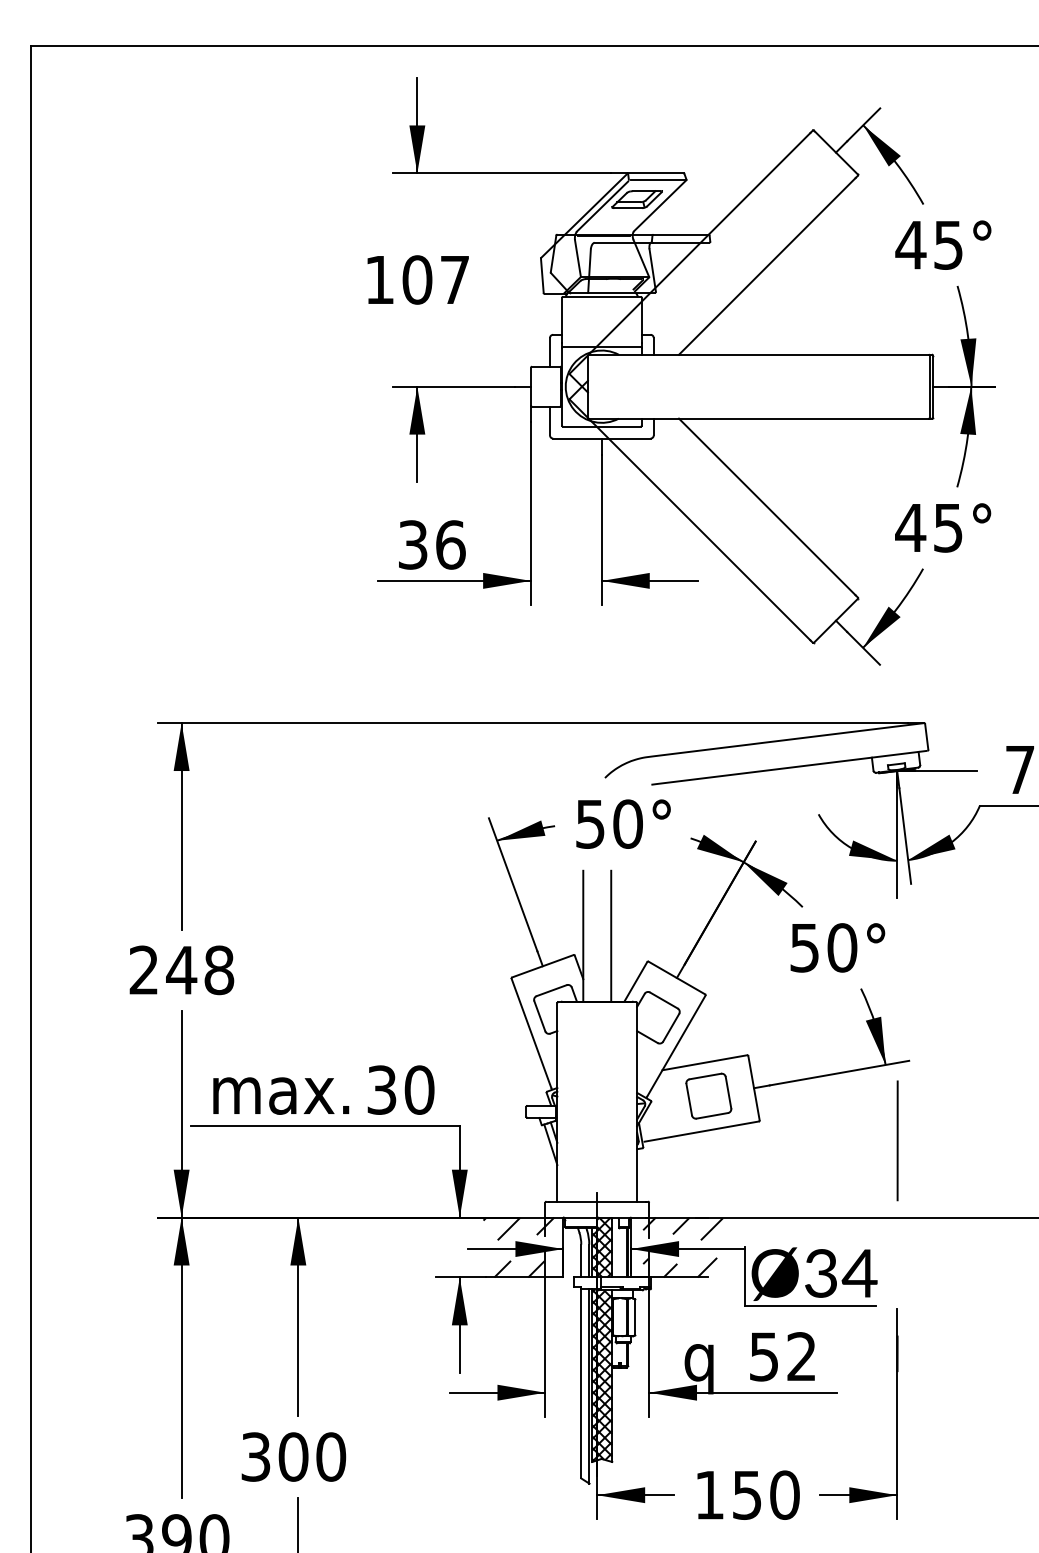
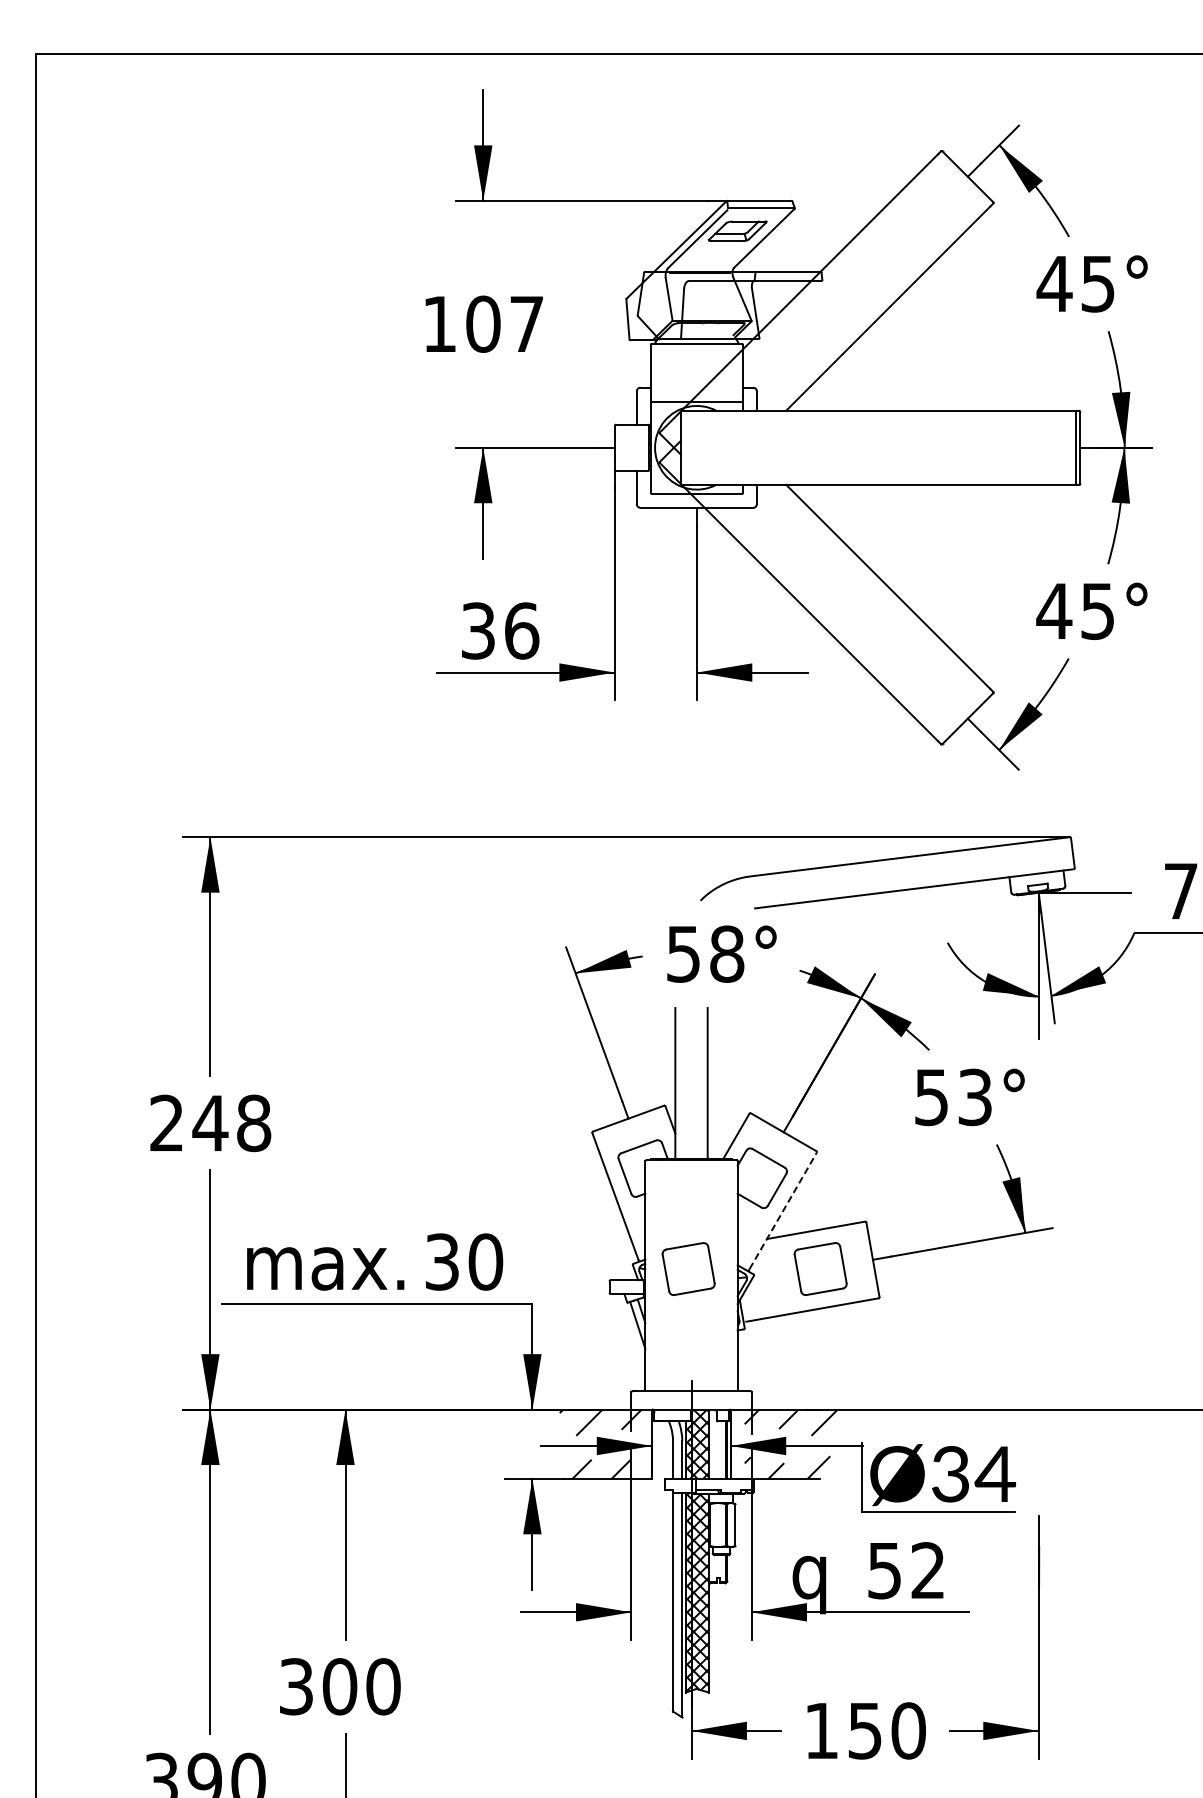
text: (628, 823) -> (727, 953), 50° -> 58°
text: (842, 947) -> (975, 1097), 50° -> 53°
line: (676, 1045) -> (783, 1210), solid -> dashed
part: (594, 1095) -> (688, 1268), added
line: (897, 1140) -> (1039, 1320), removed

